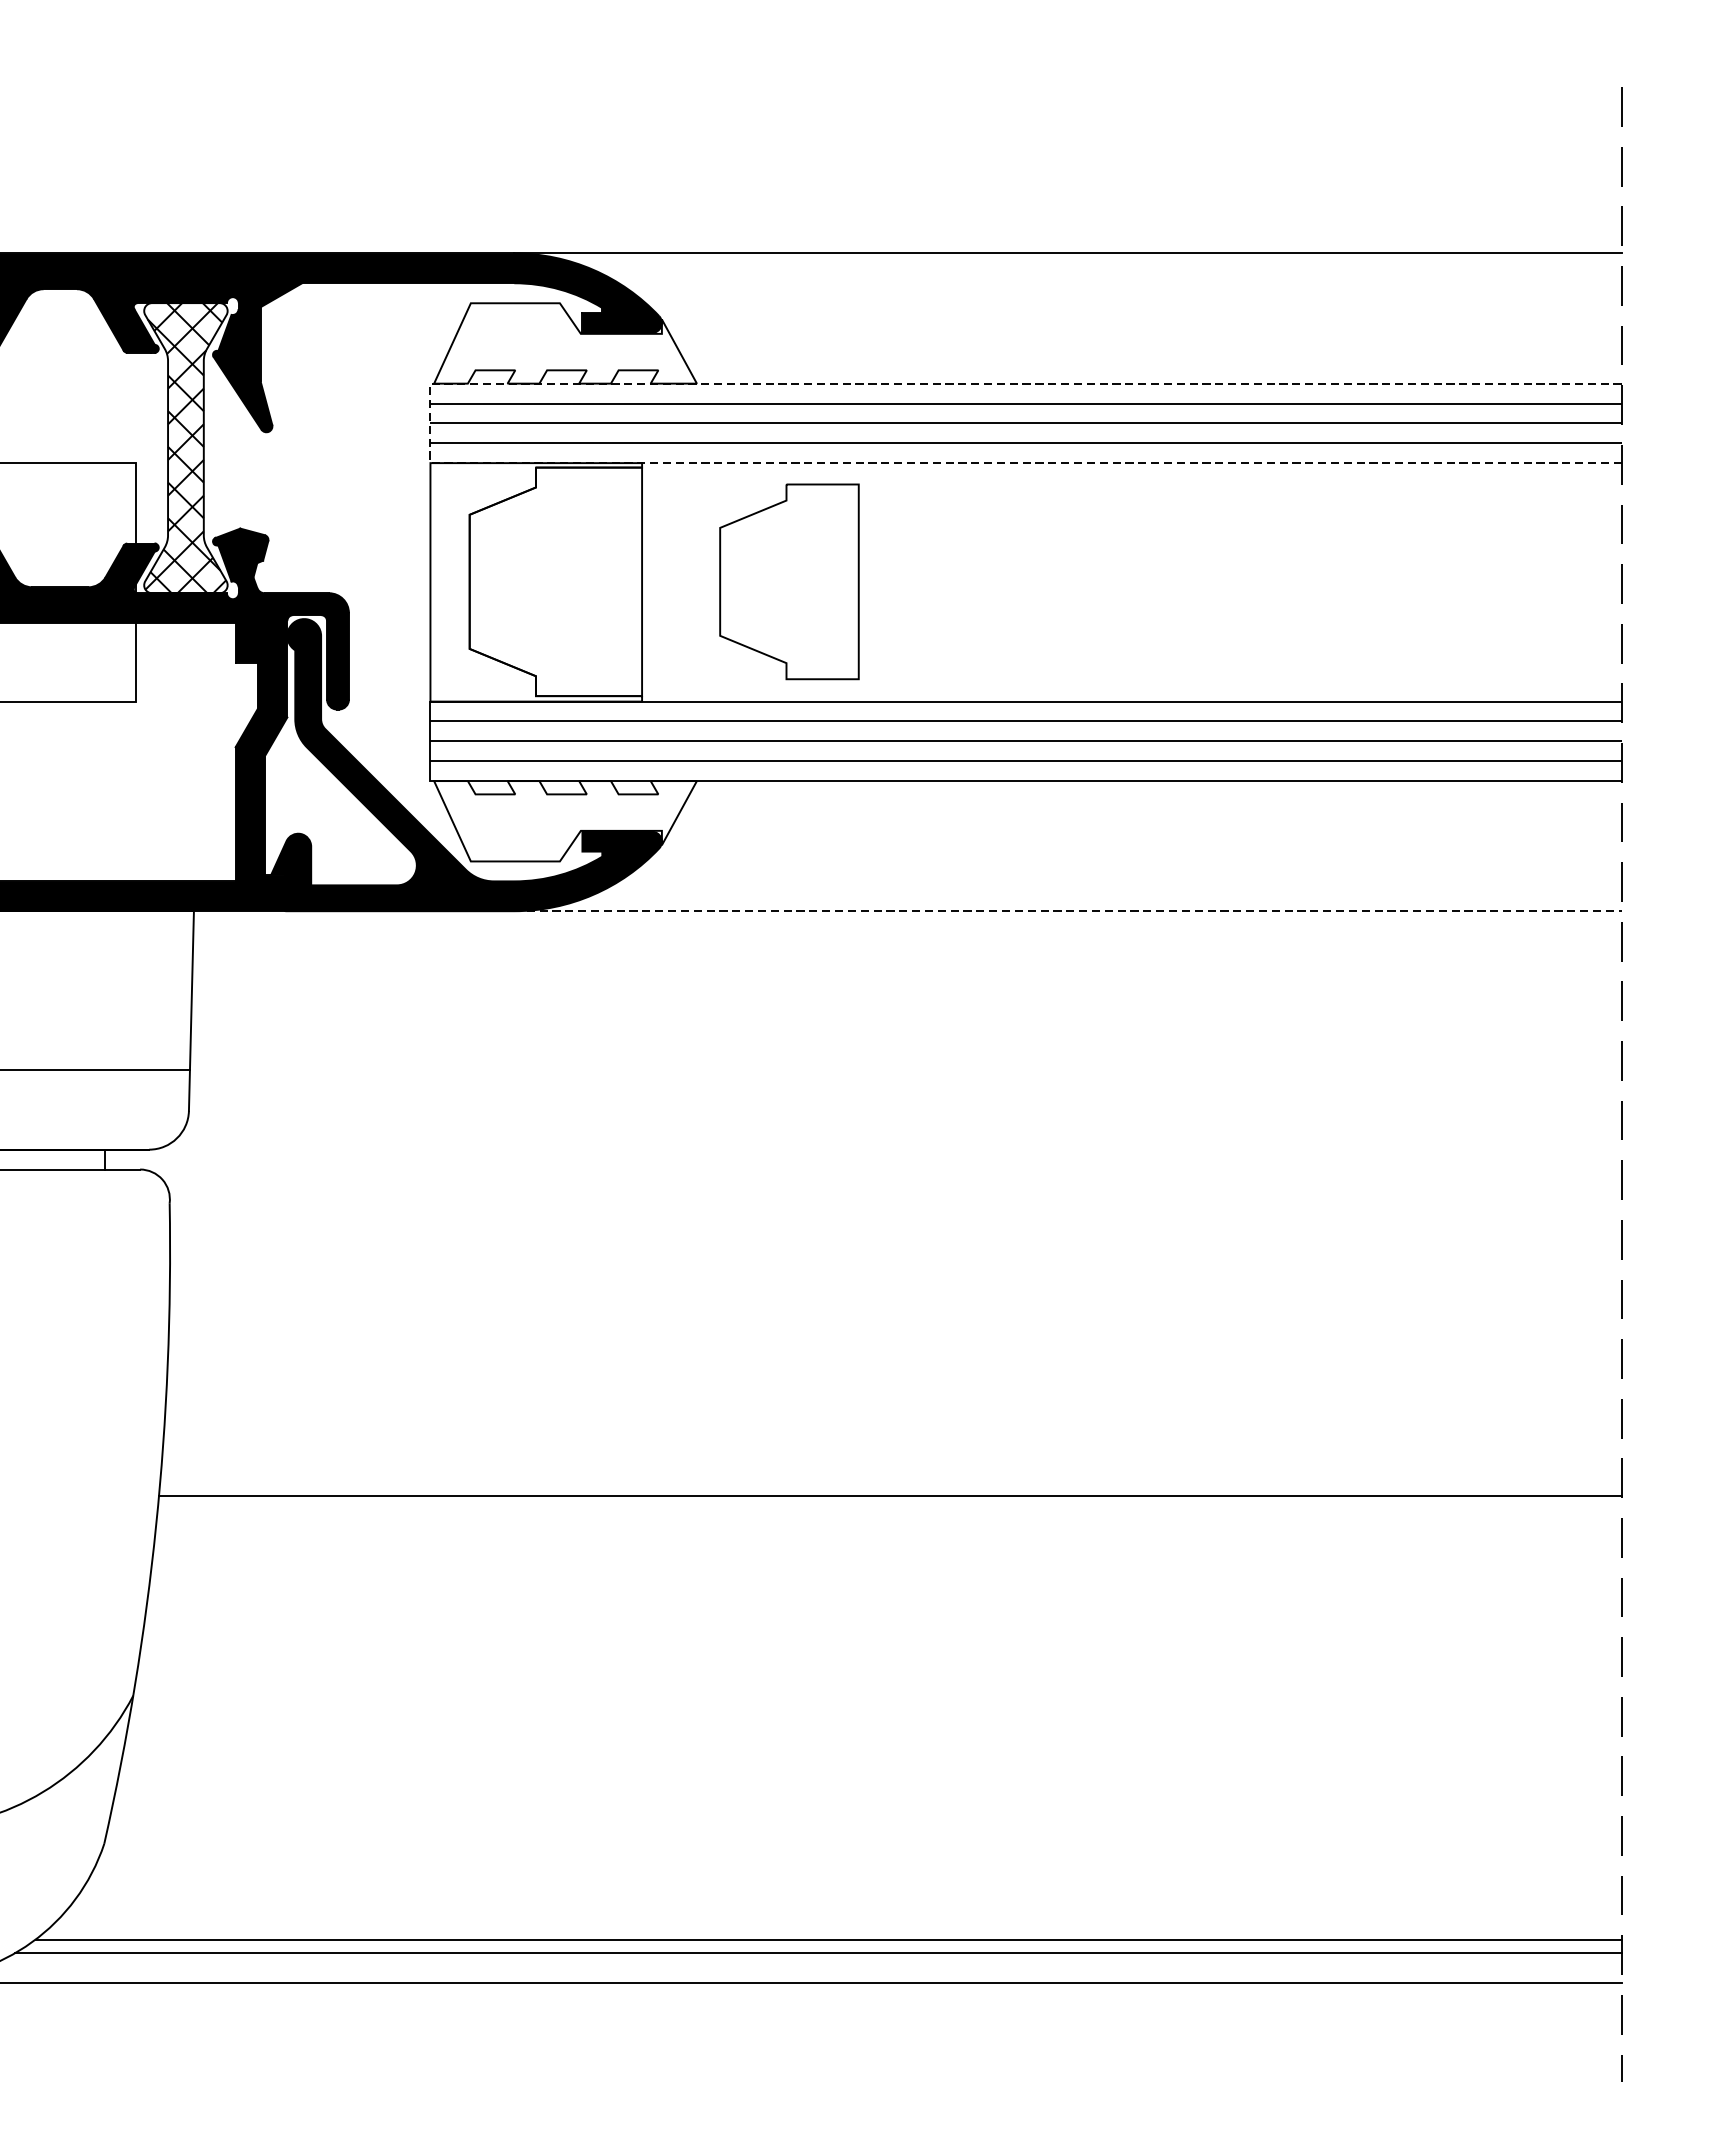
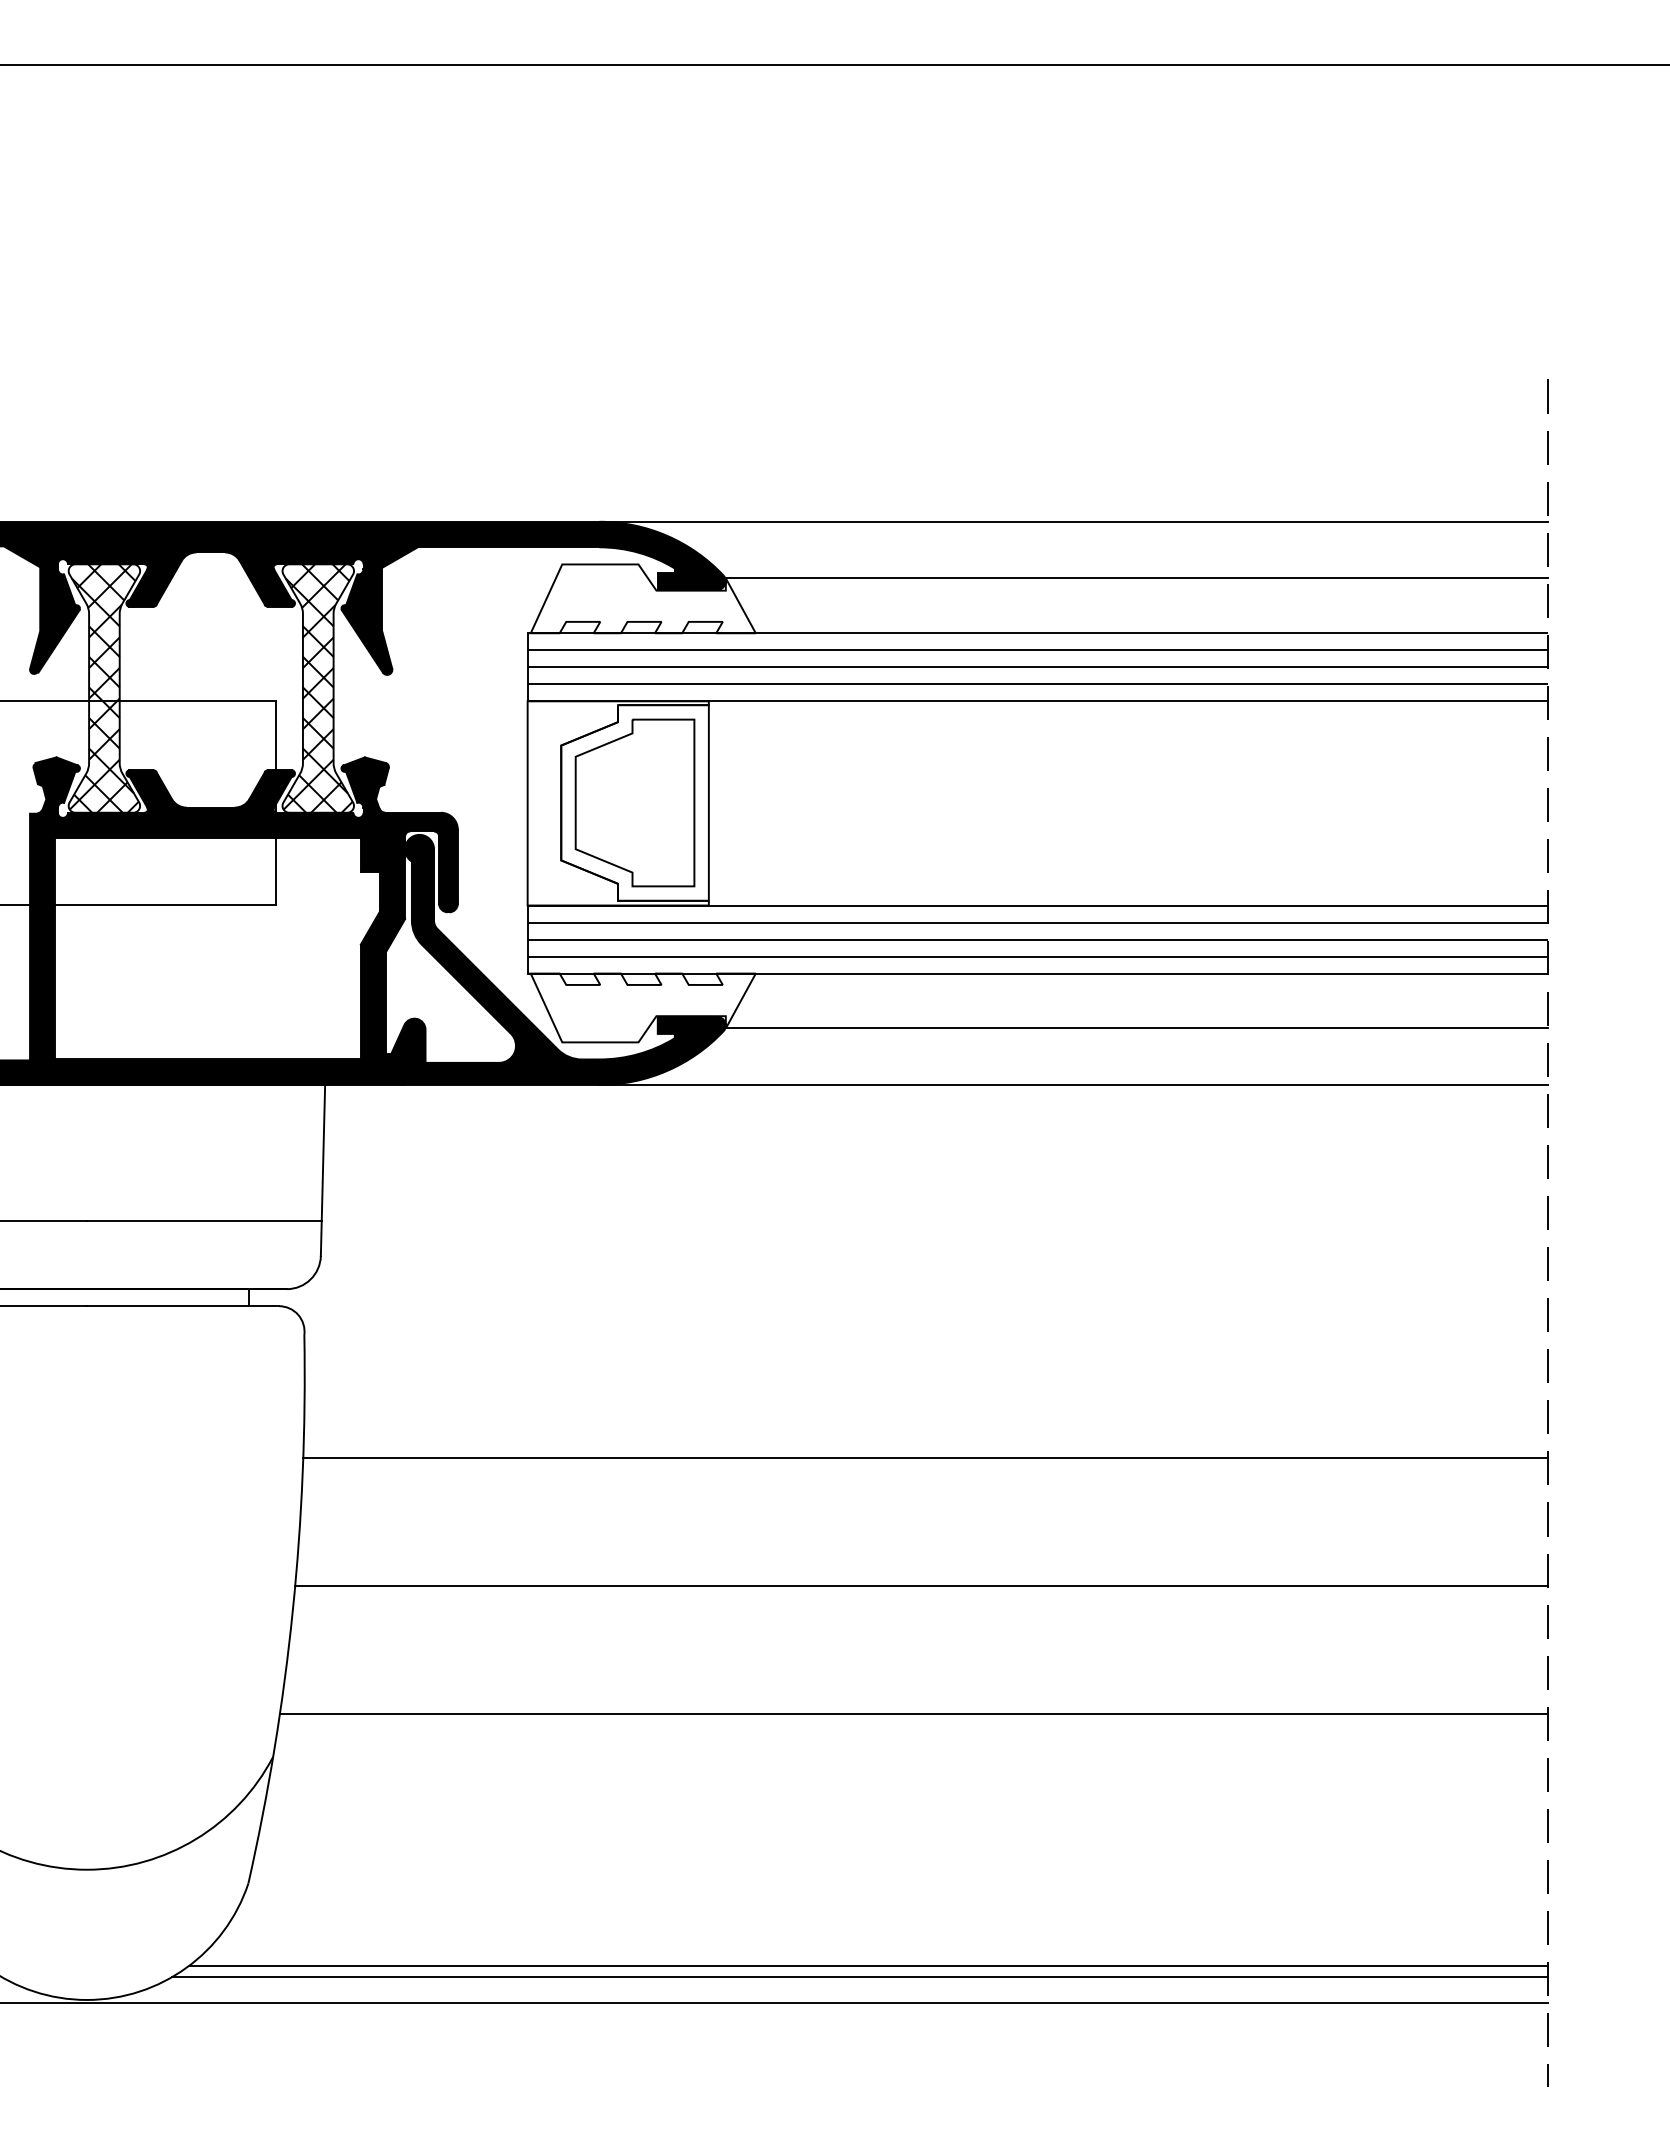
line: (1141, 319) -> (1136, 578), added
line: (430, 422) -> (527, 666), dashed -> solid
part: (788, 581) -> (634, 802), moved
line: (1141, 845) -> (1136, 1028), added
line: (1067, 911) -> (1073, 1085), dashed -> solid
line: (895, 1347) -> (925, 1458), added
line: (881, 1645) -> (913, 1713), added

